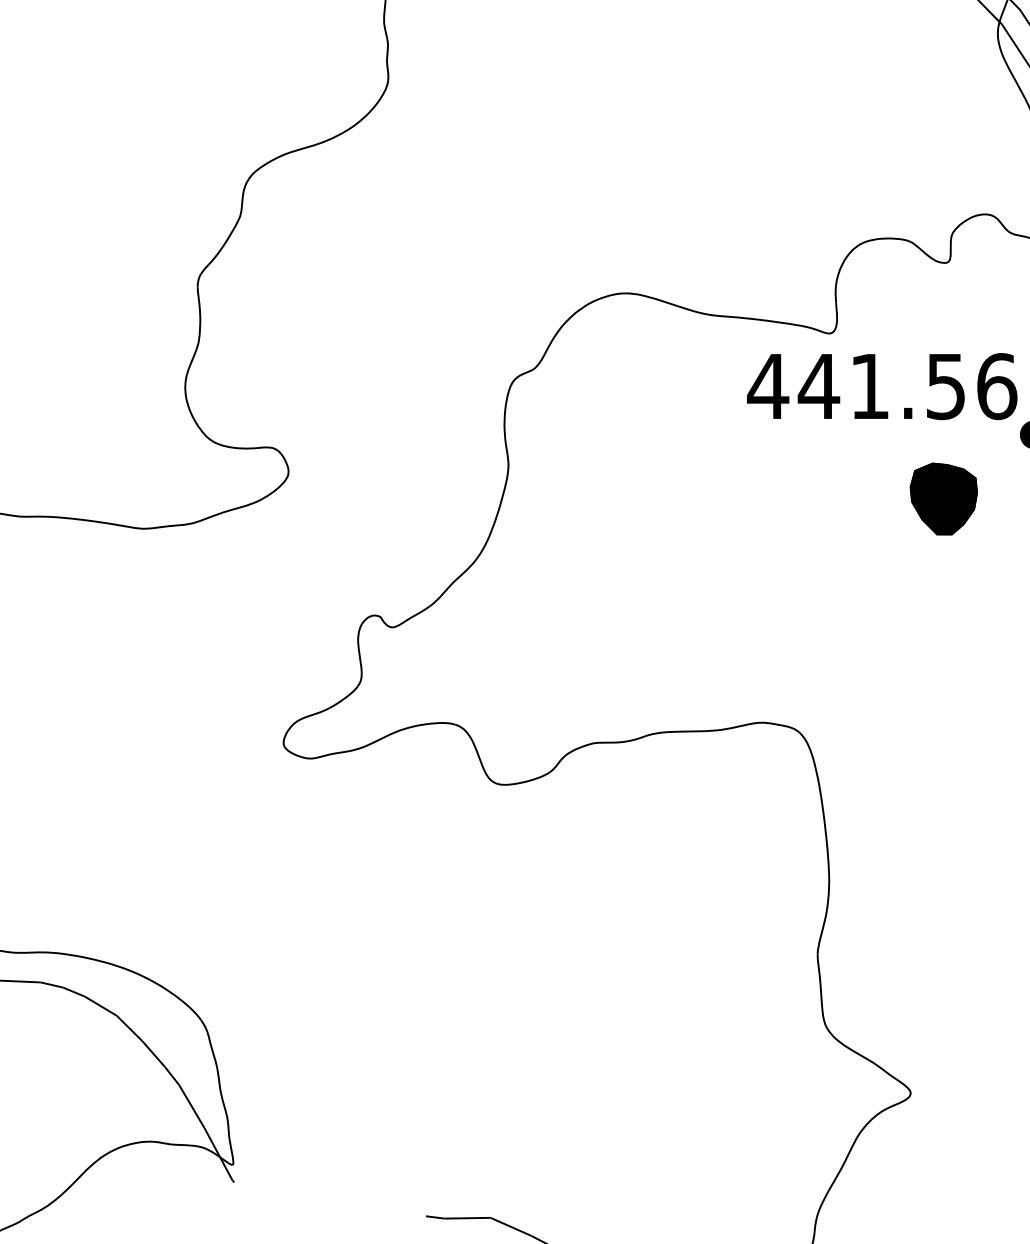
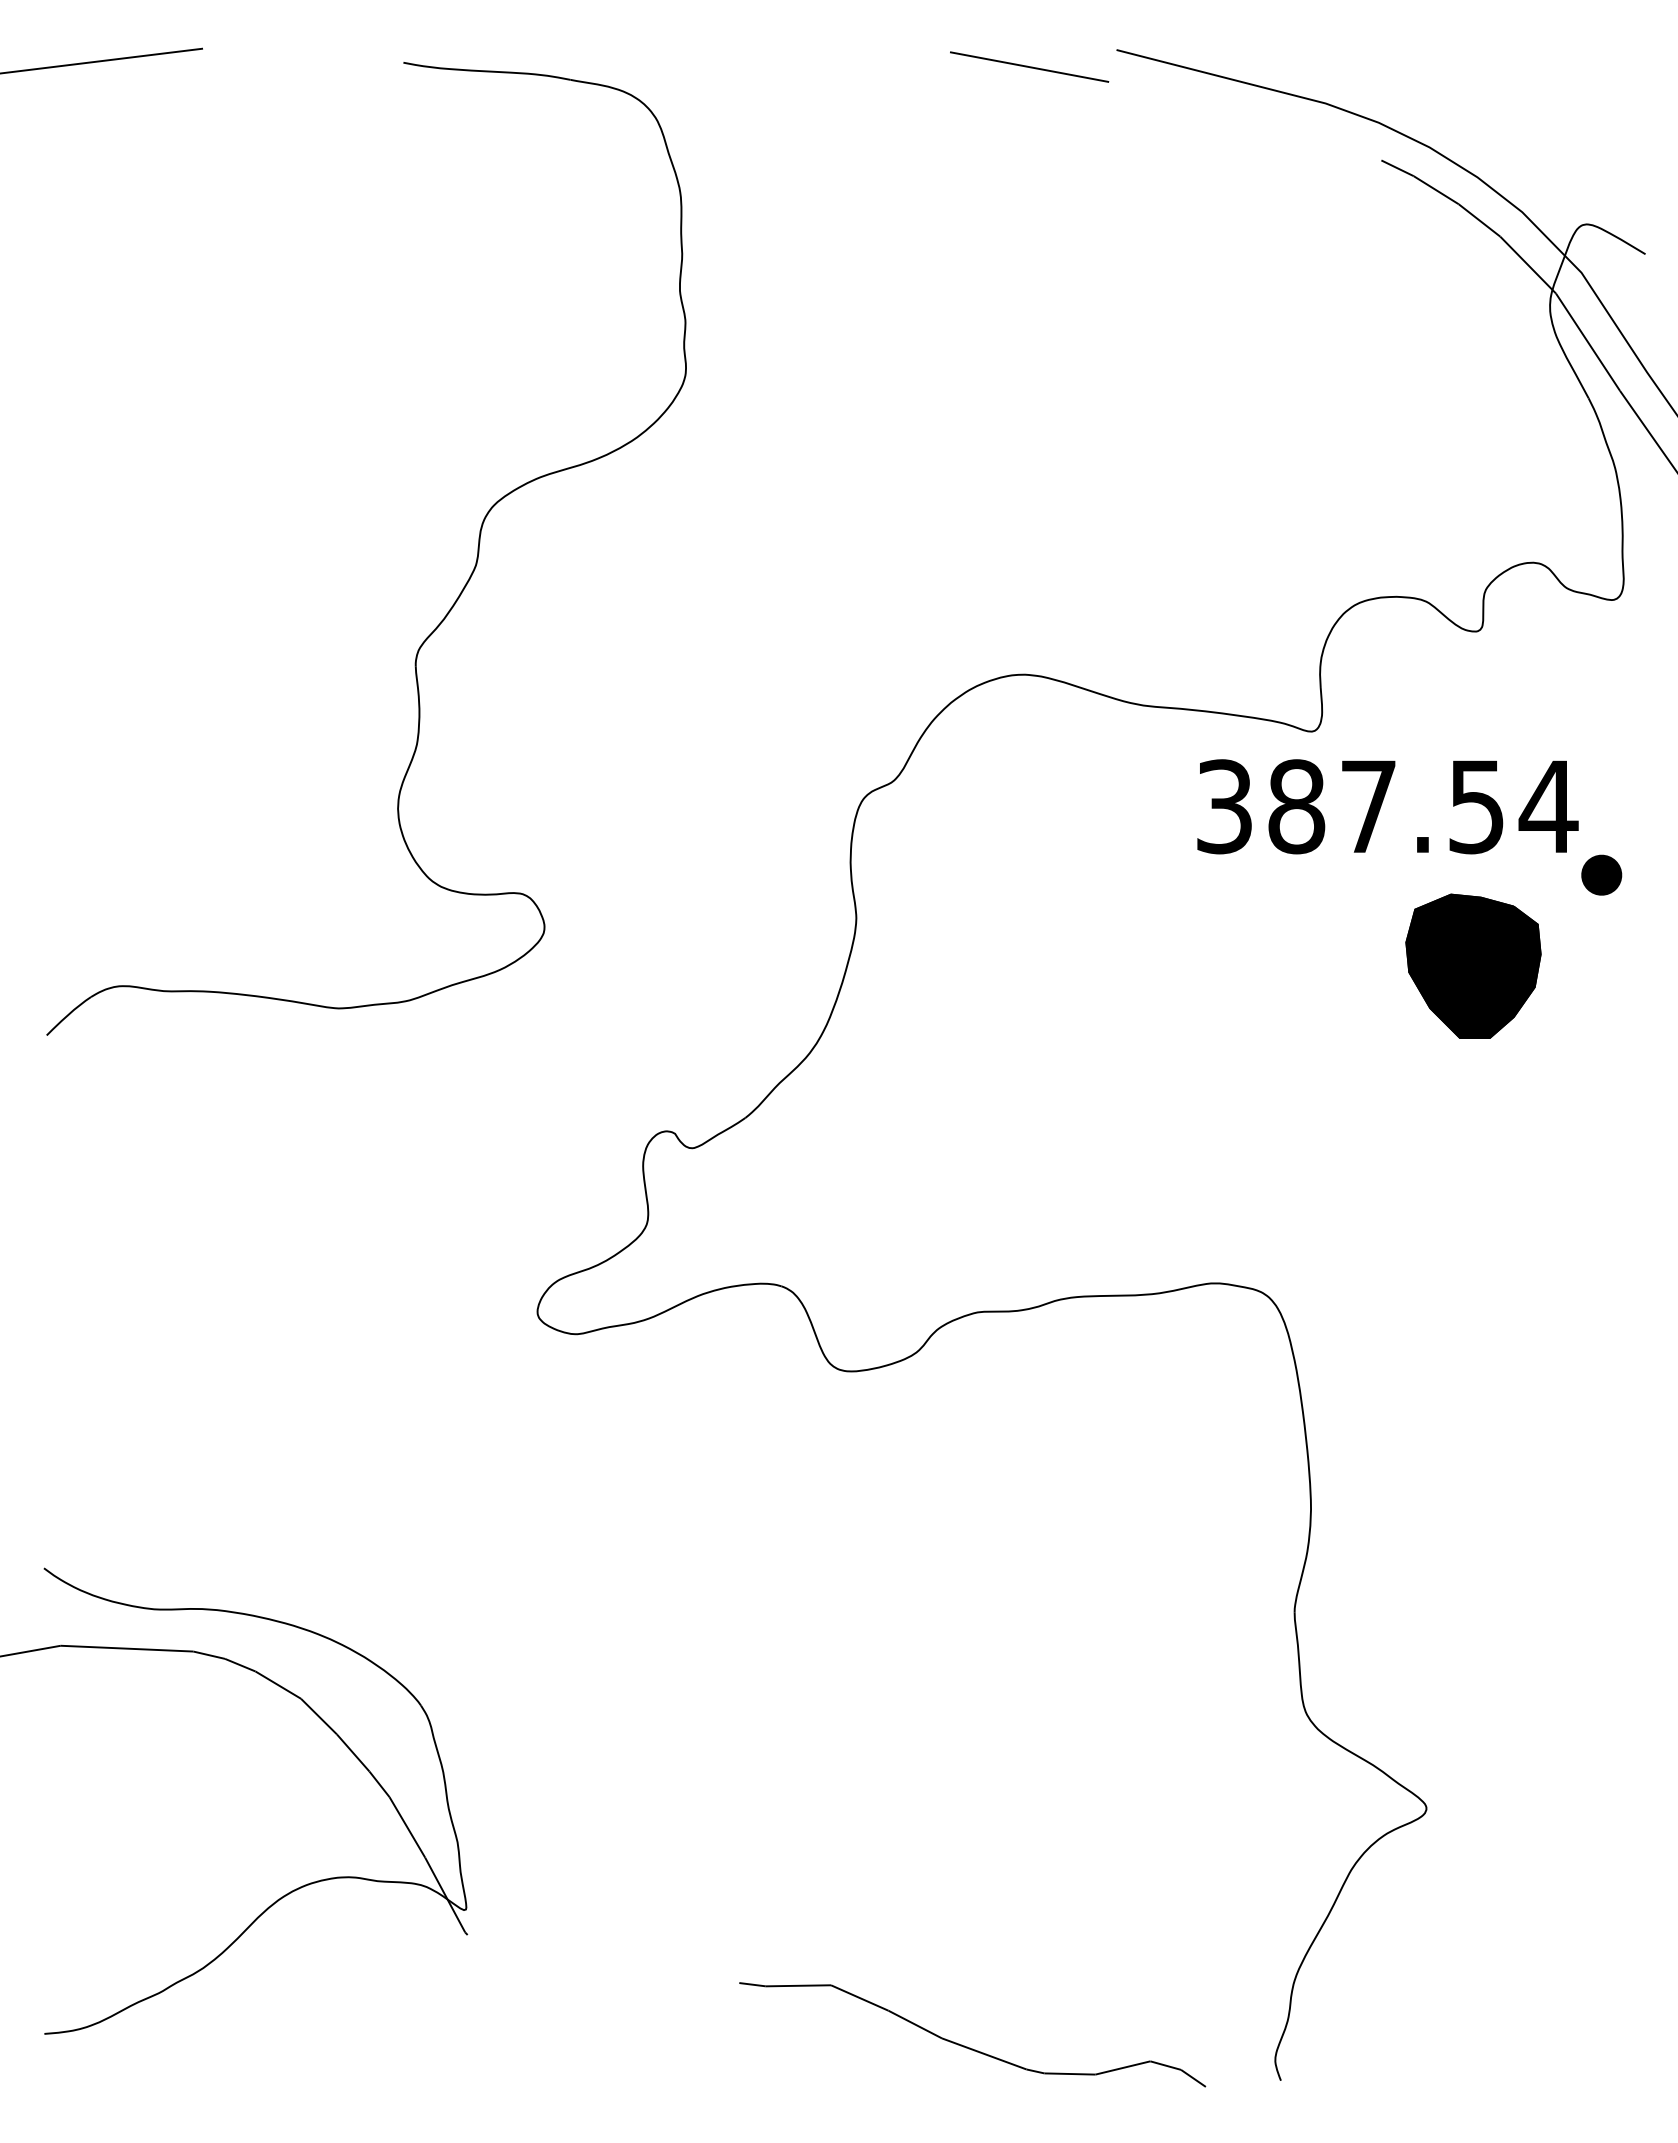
text: (882, 386) -> (1386, 806), 441.56 -> 387.54
part: (943, 498) -> (1473, 965), size x1.43

